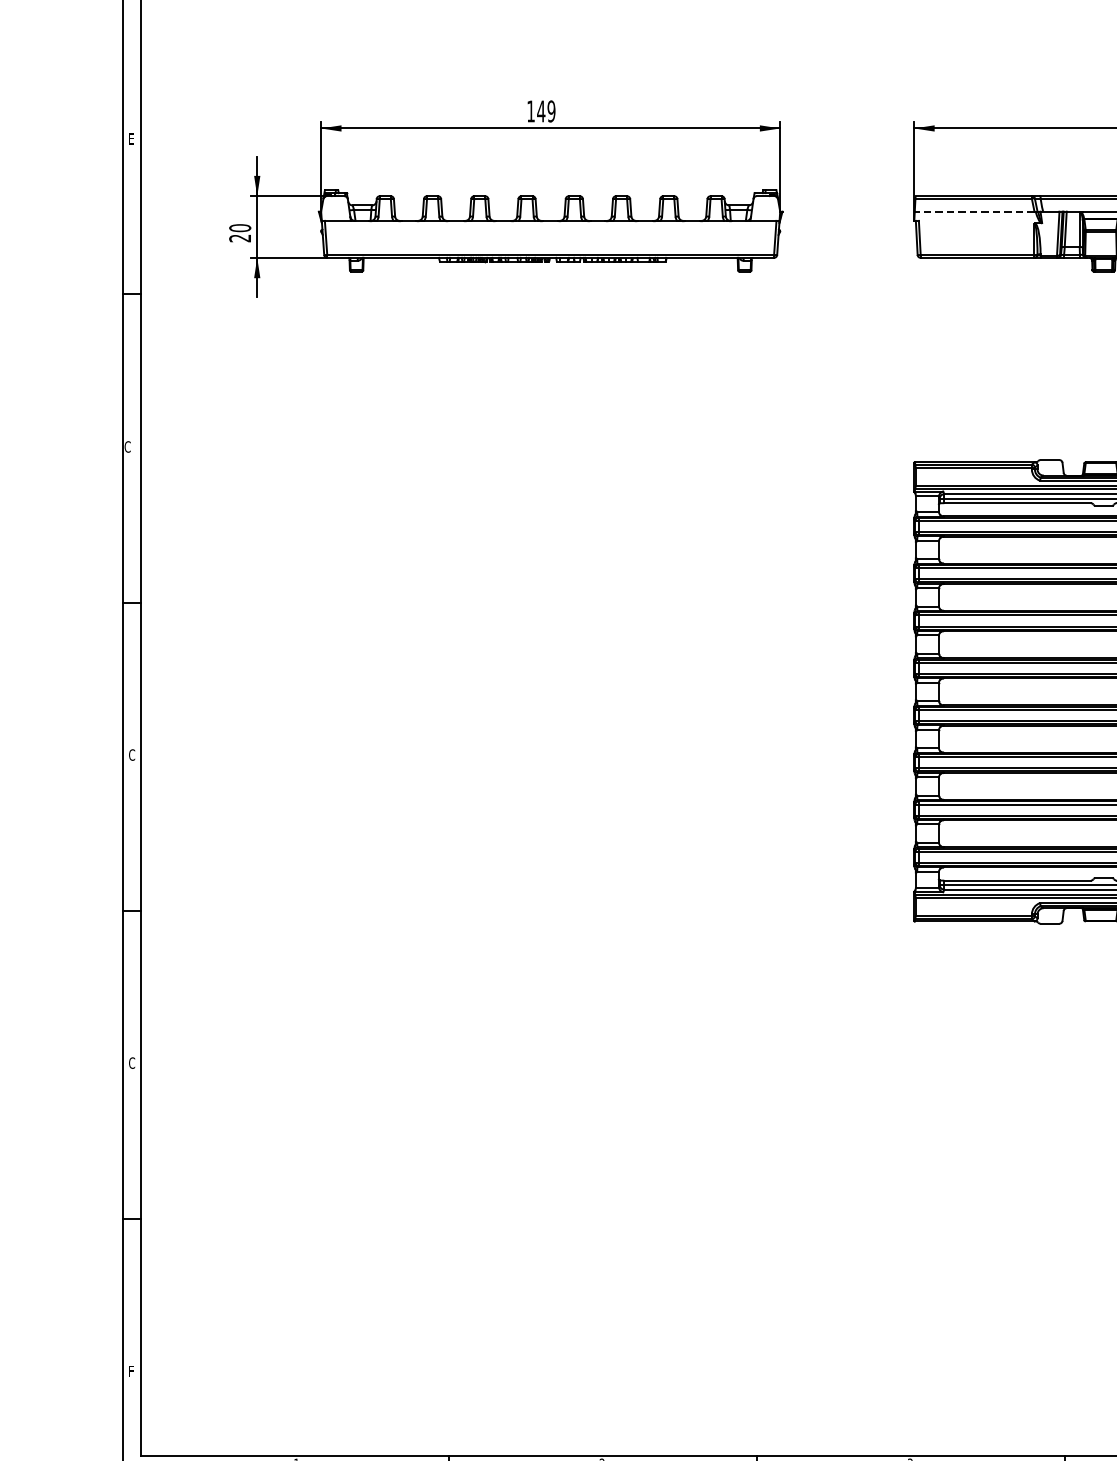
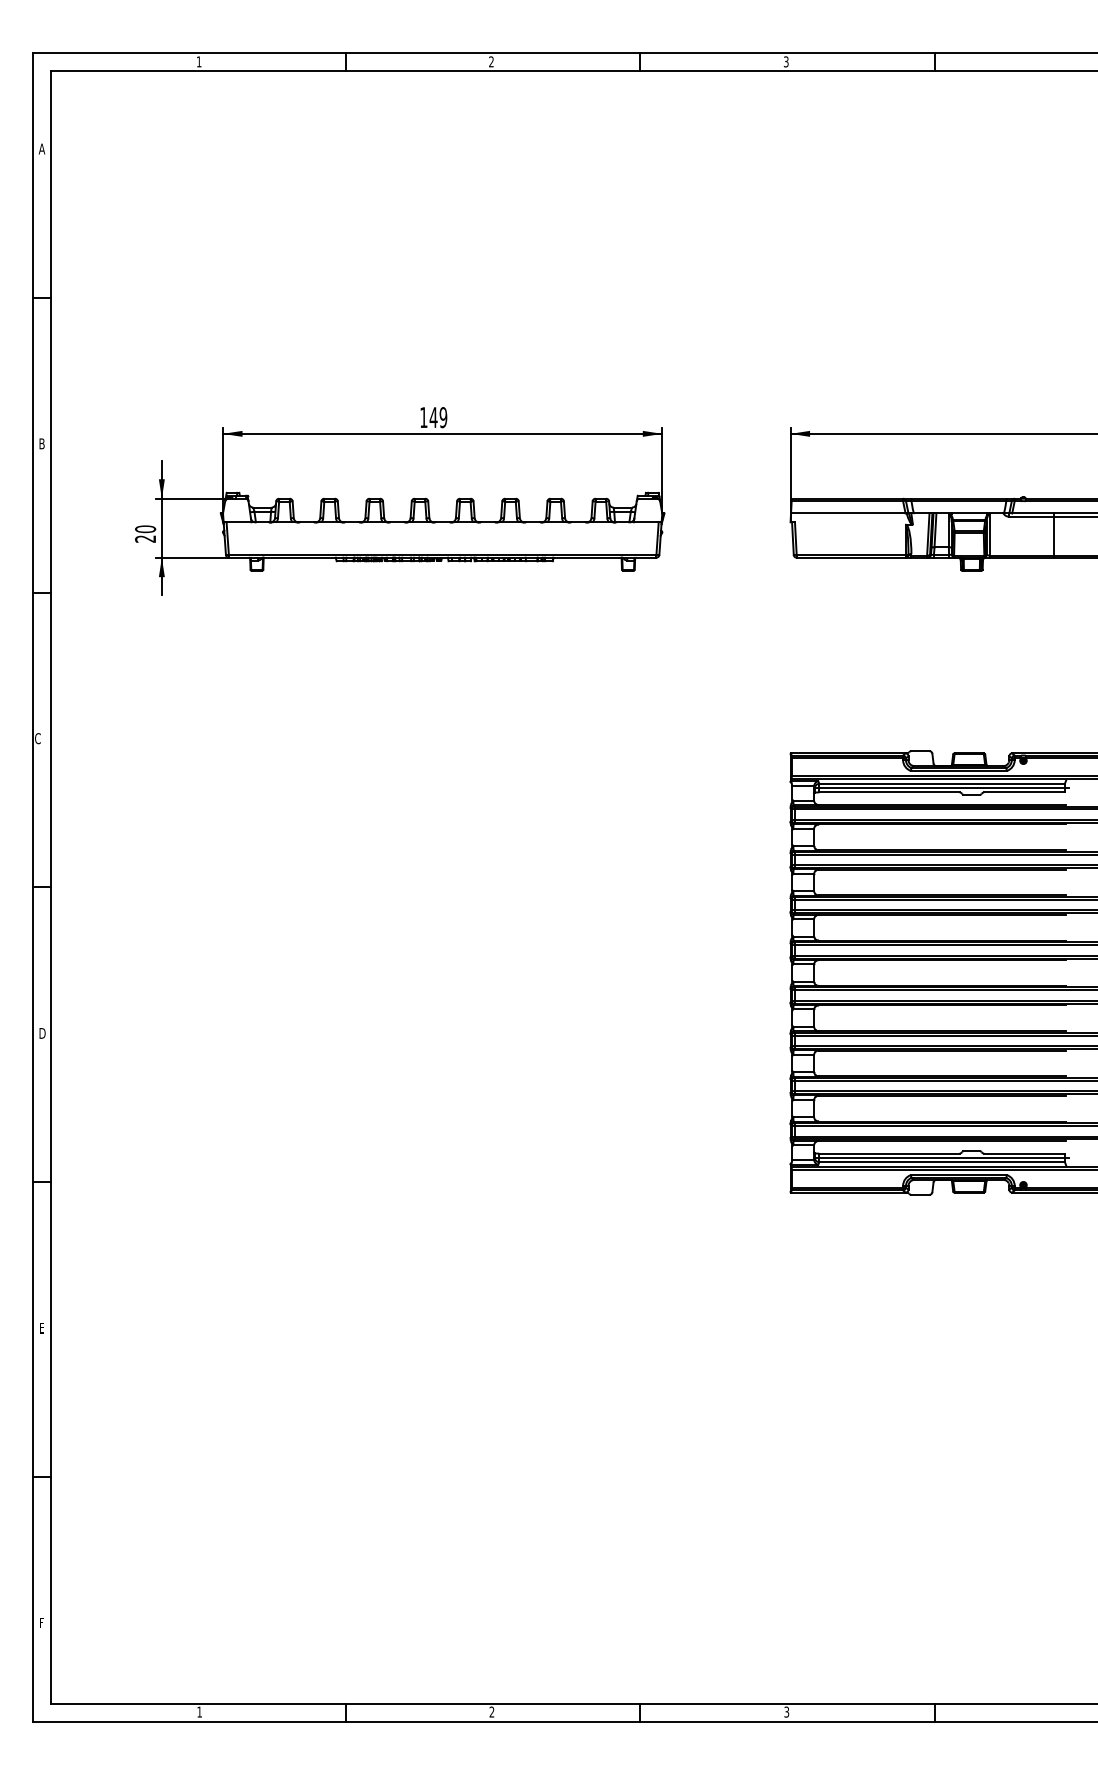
text: (131, 138) -> (41, 443), E -> B
line: (973, 211) -> (847, 513), dashed -> solid
text: (132, 754) -> (42, 1032), C -> D
text: (131, 1062) -> (41, 1327), C -> E

